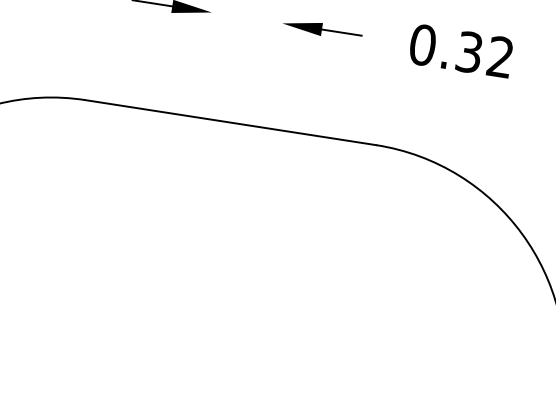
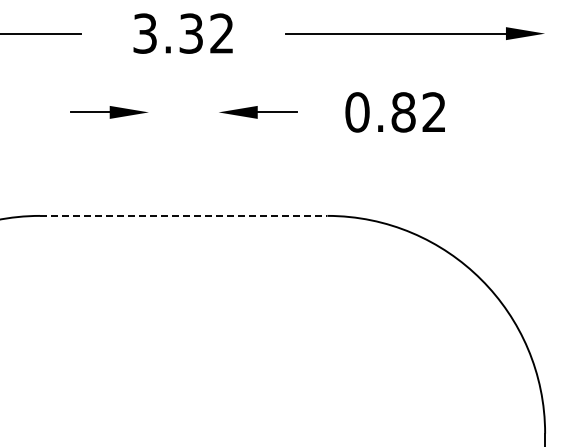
text: (469, 52) -> (403, 112), 0.32 -> 0.82
line: (230, 122) -> (183, 215), solid -> dashed

